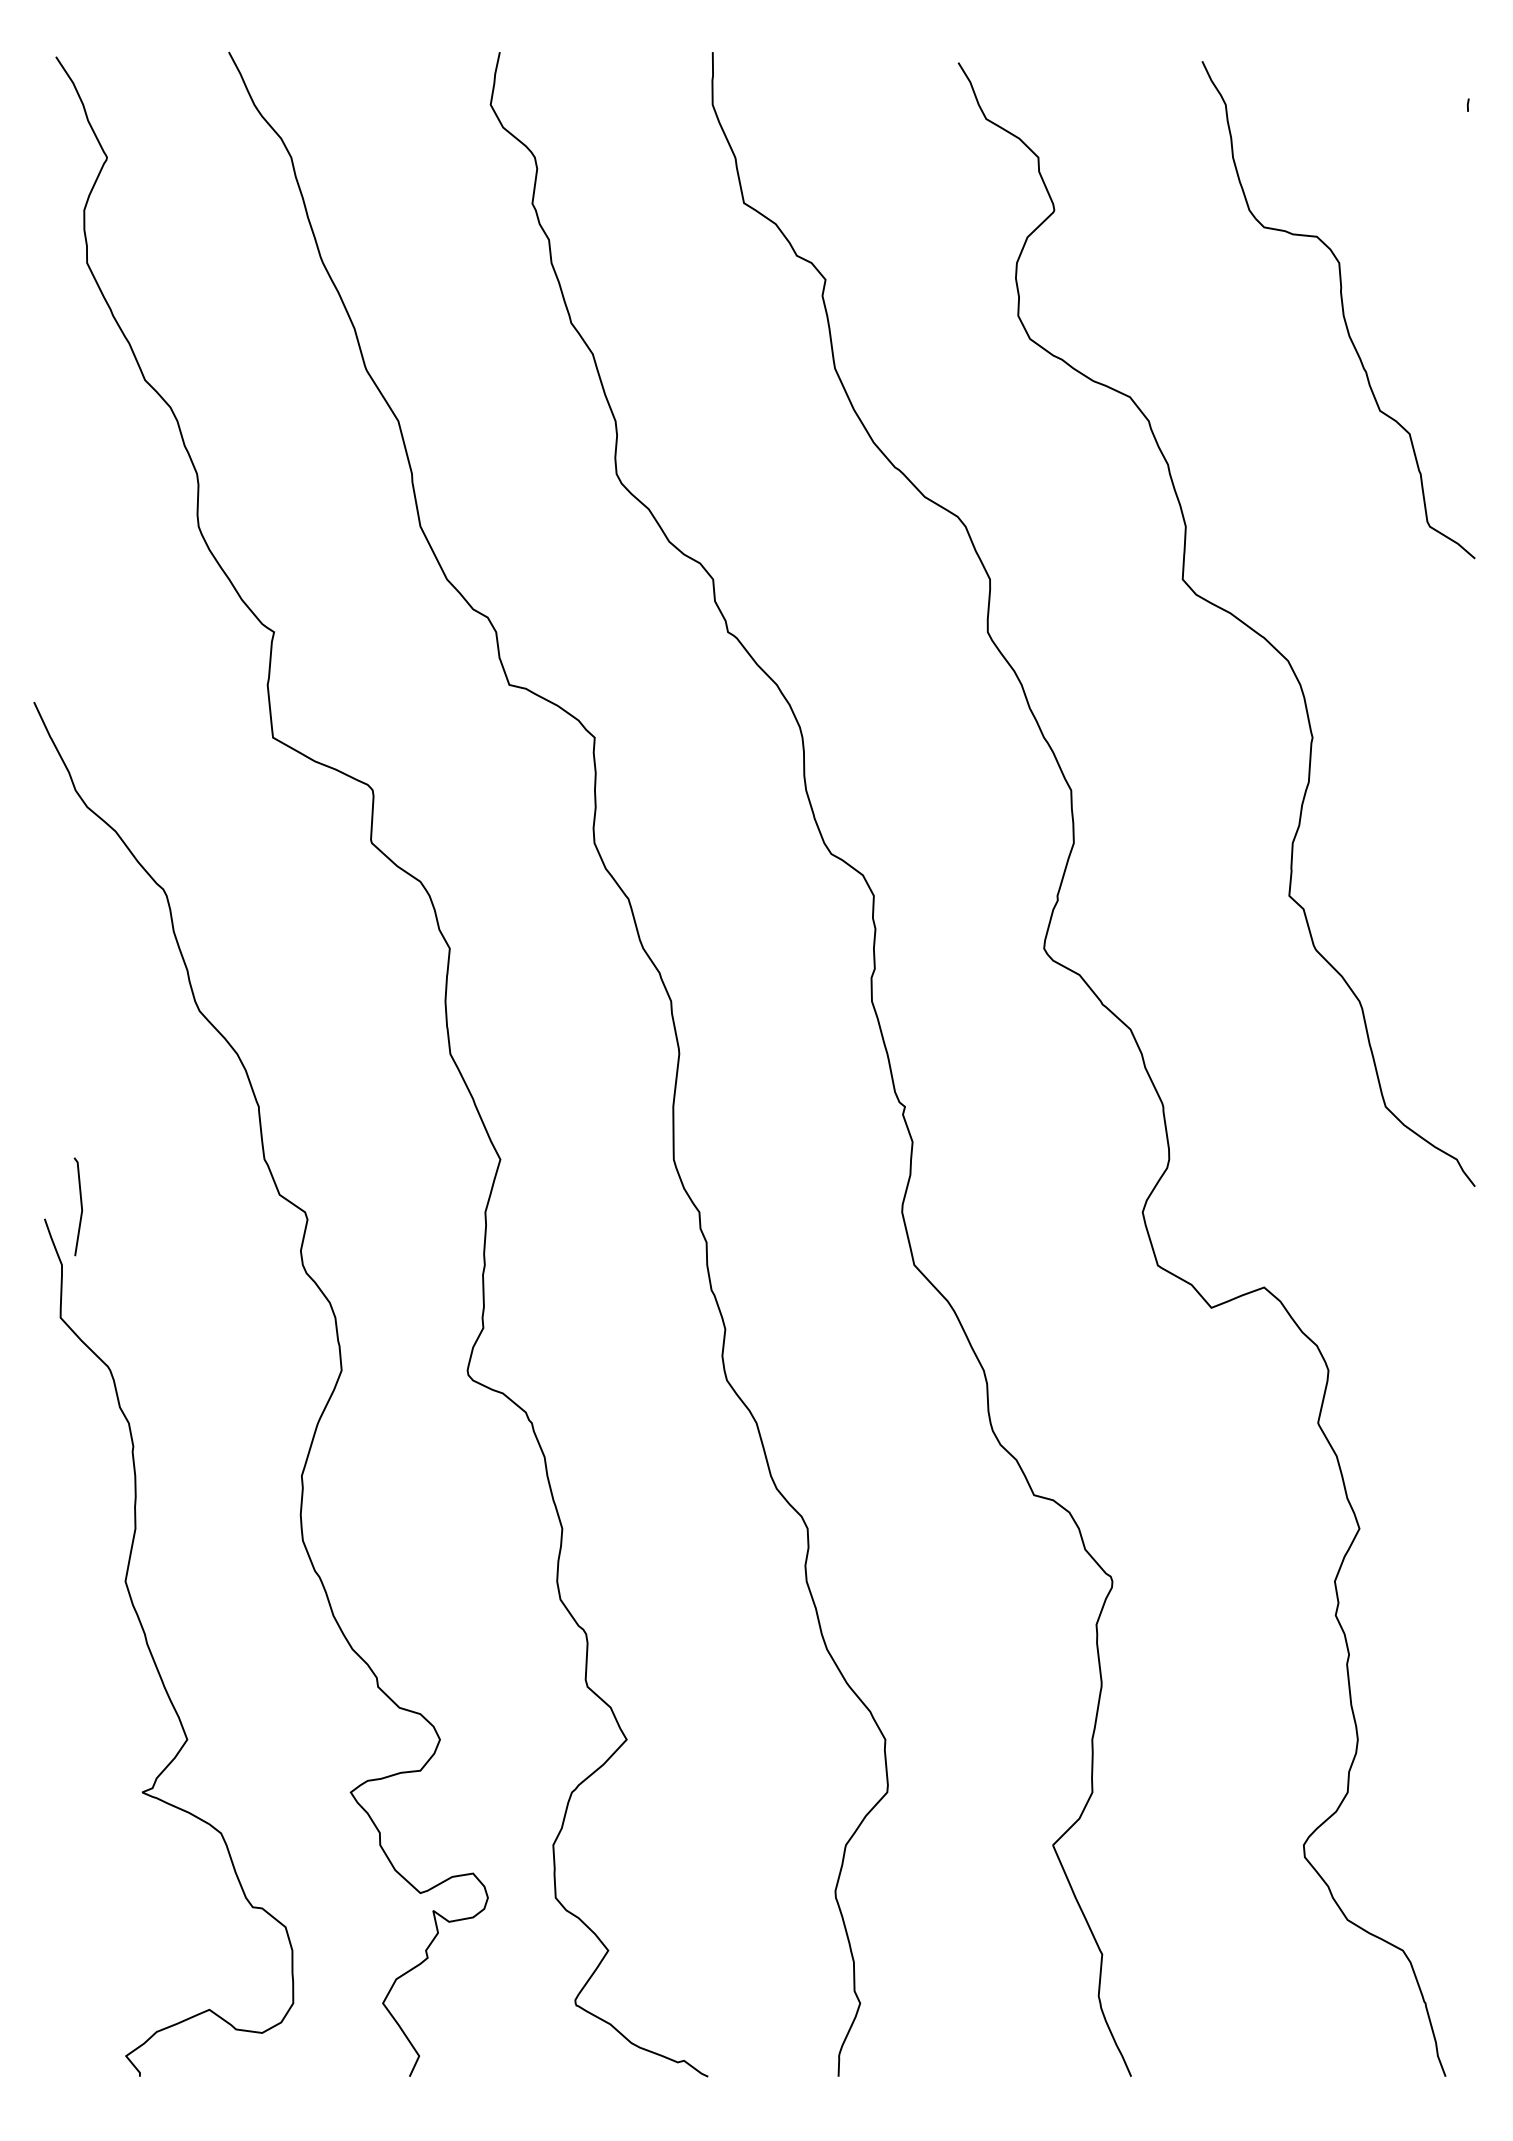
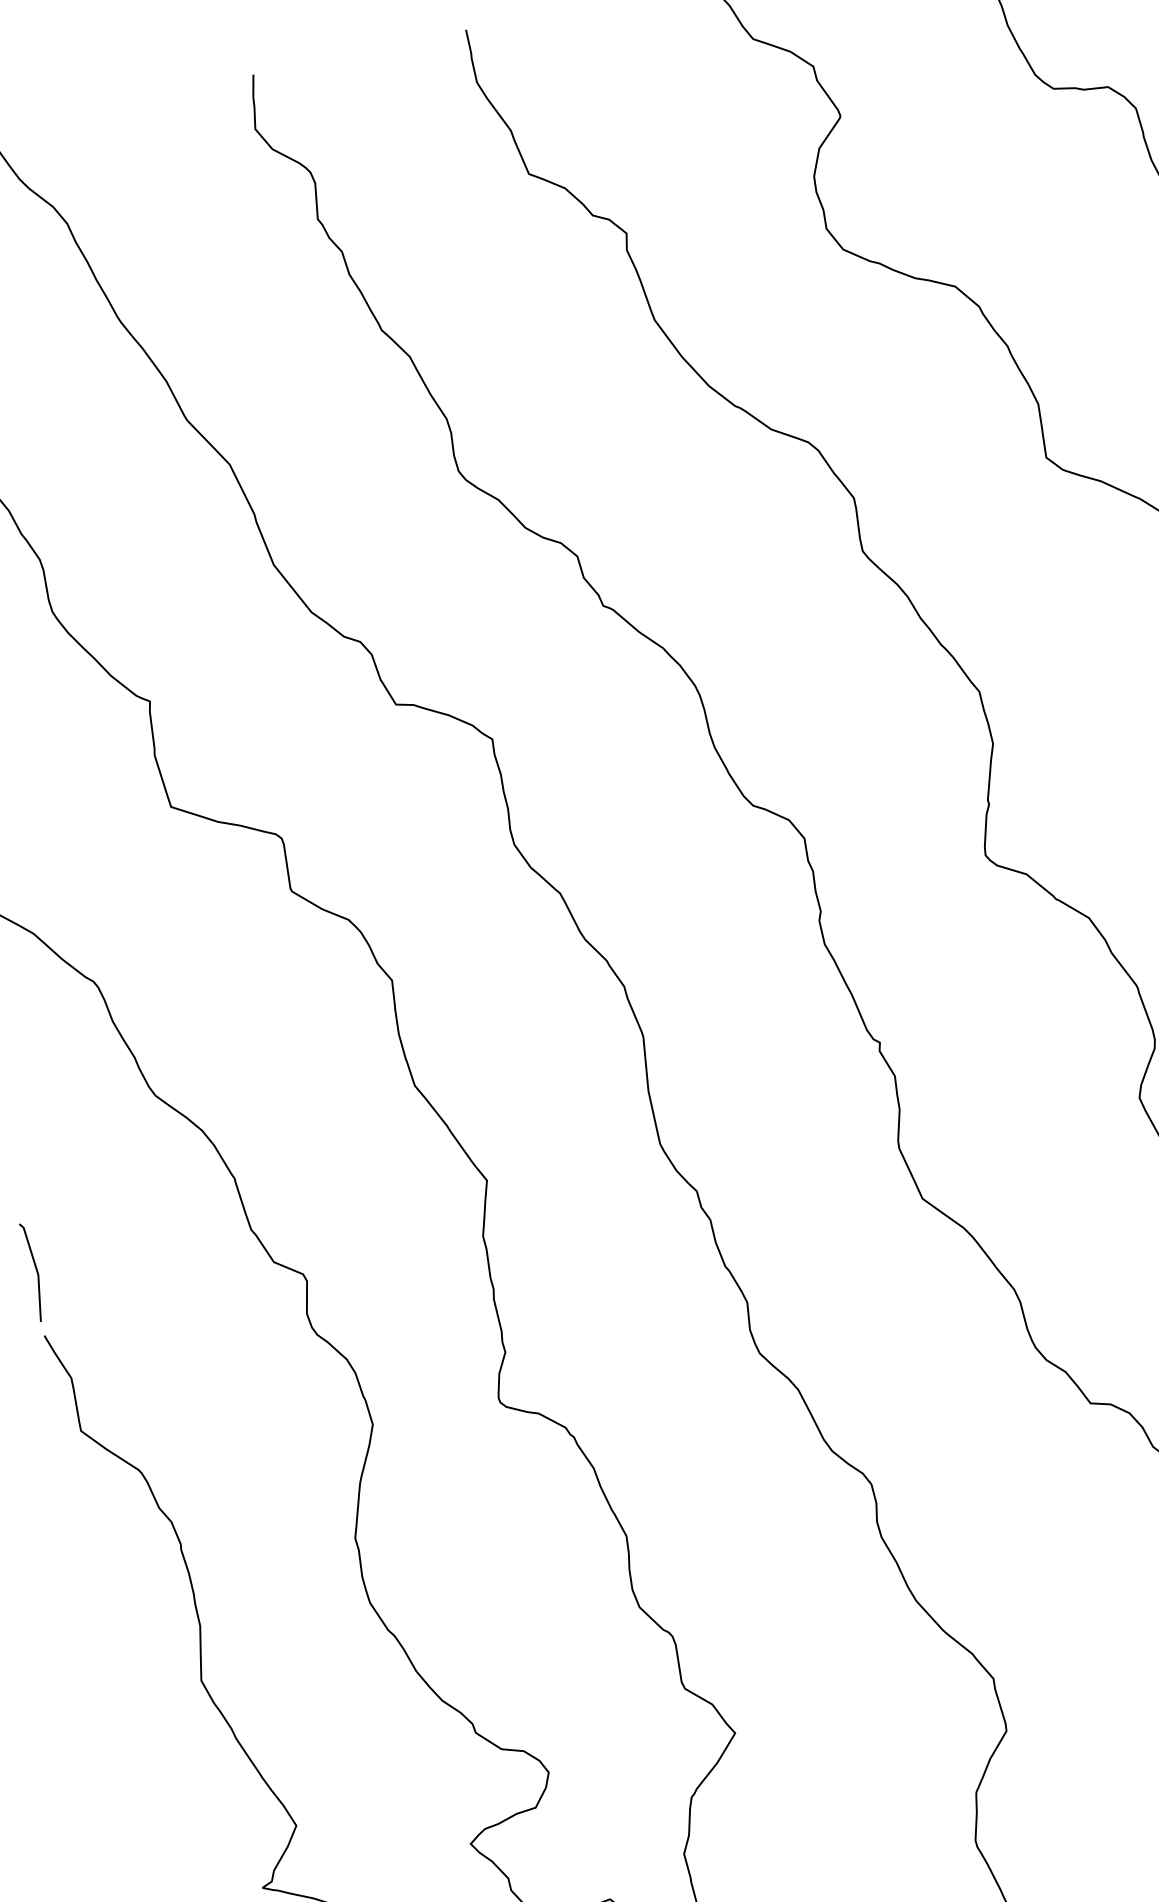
line: (80, 1206) -> (35, 1271), moved

